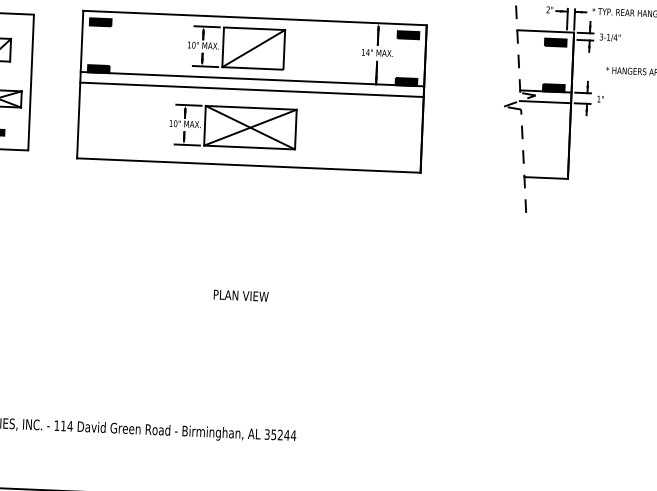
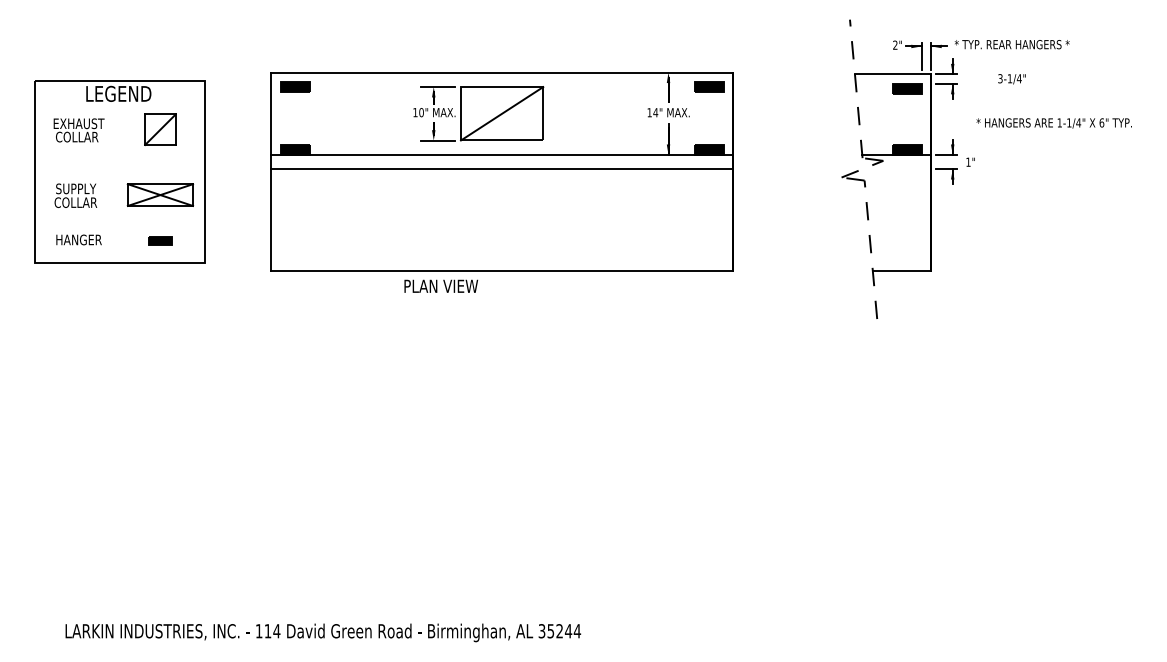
text: (609, 38) -> (1011, 79), moved
line: (545, 102) -> (896, 169), removed
part: (232, 126) -> (478, 219), removed
text: (241, 295) -> (441, 285), moved

